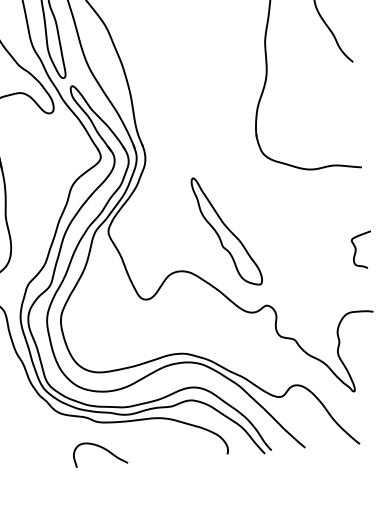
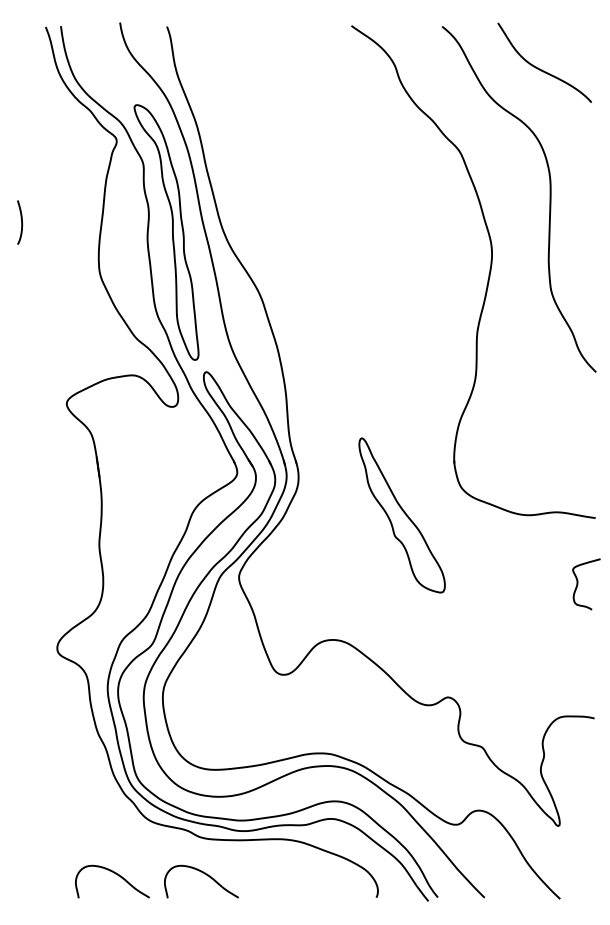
part: (226, 231) -> (401, 515), moved
curve: (356, 250) -> (578, 584), moved
curve: (37, 453) -> (115, 874), added

